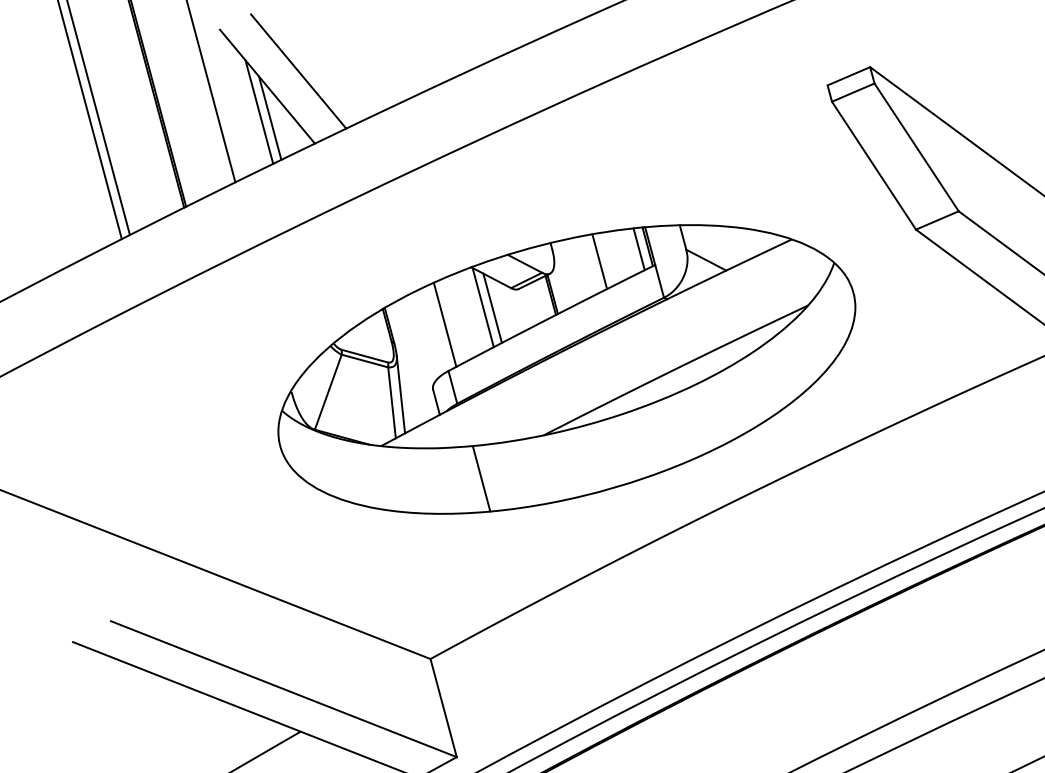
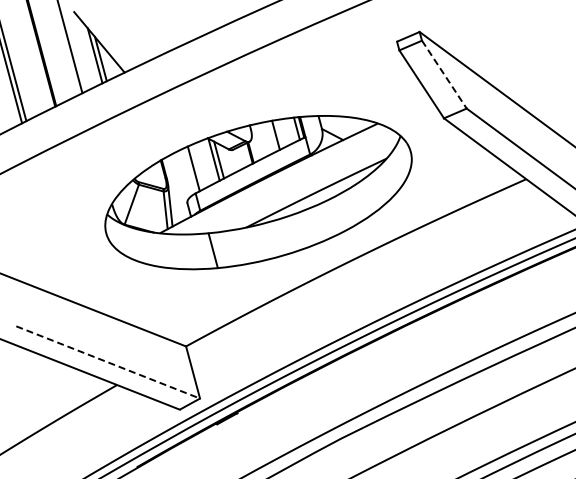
line: (297, 69) -> (115, 33), removed
line: (916, 147) -> (444, 74), solid -> dashed
line: (284, 689) -> (108, 362), solid -> dashed

